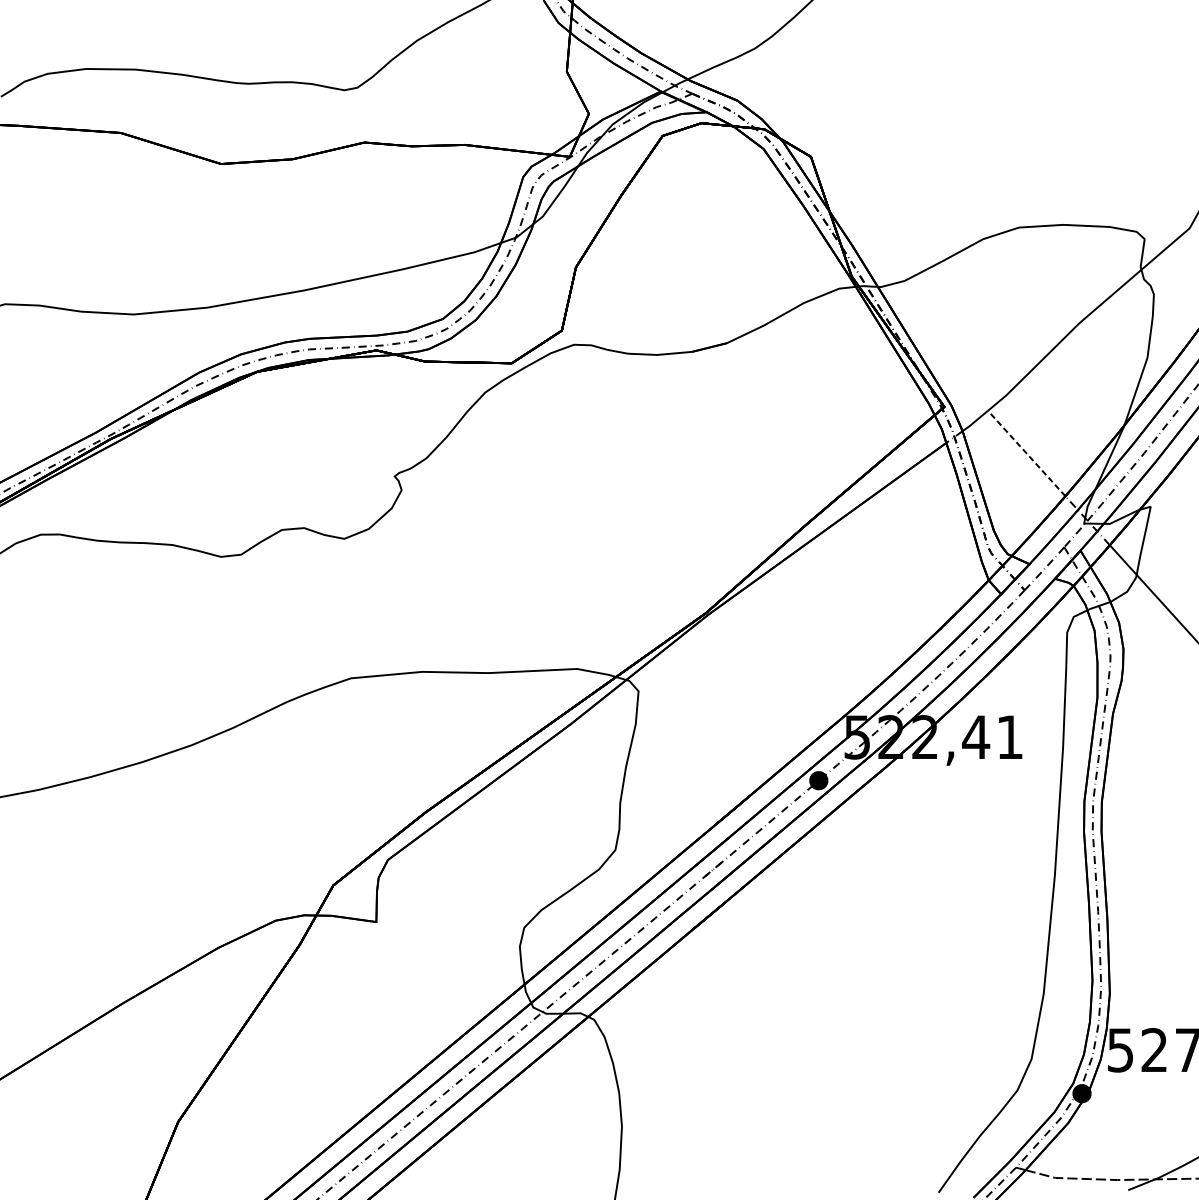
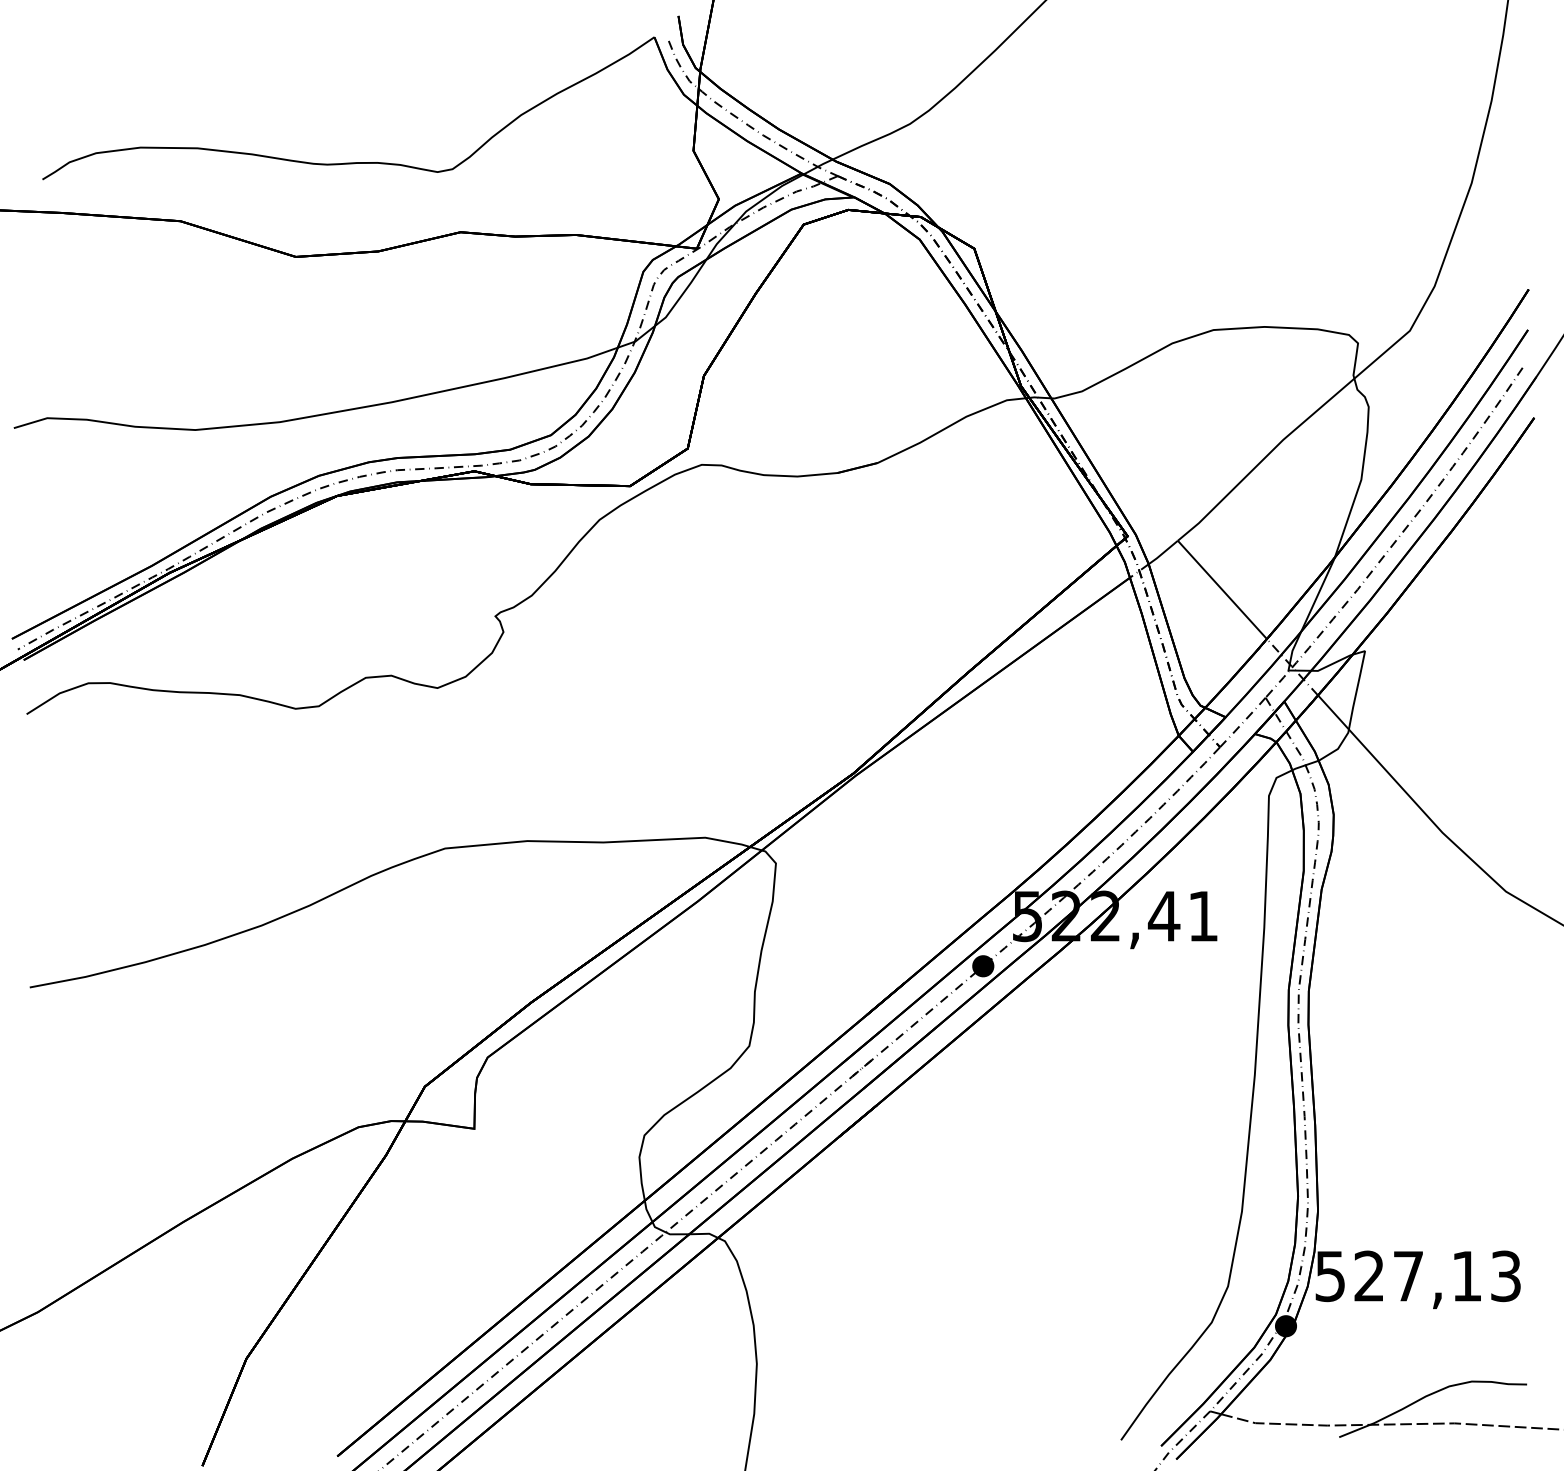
line: (1026, 453) -> (1222, 589), dashed -> solid

